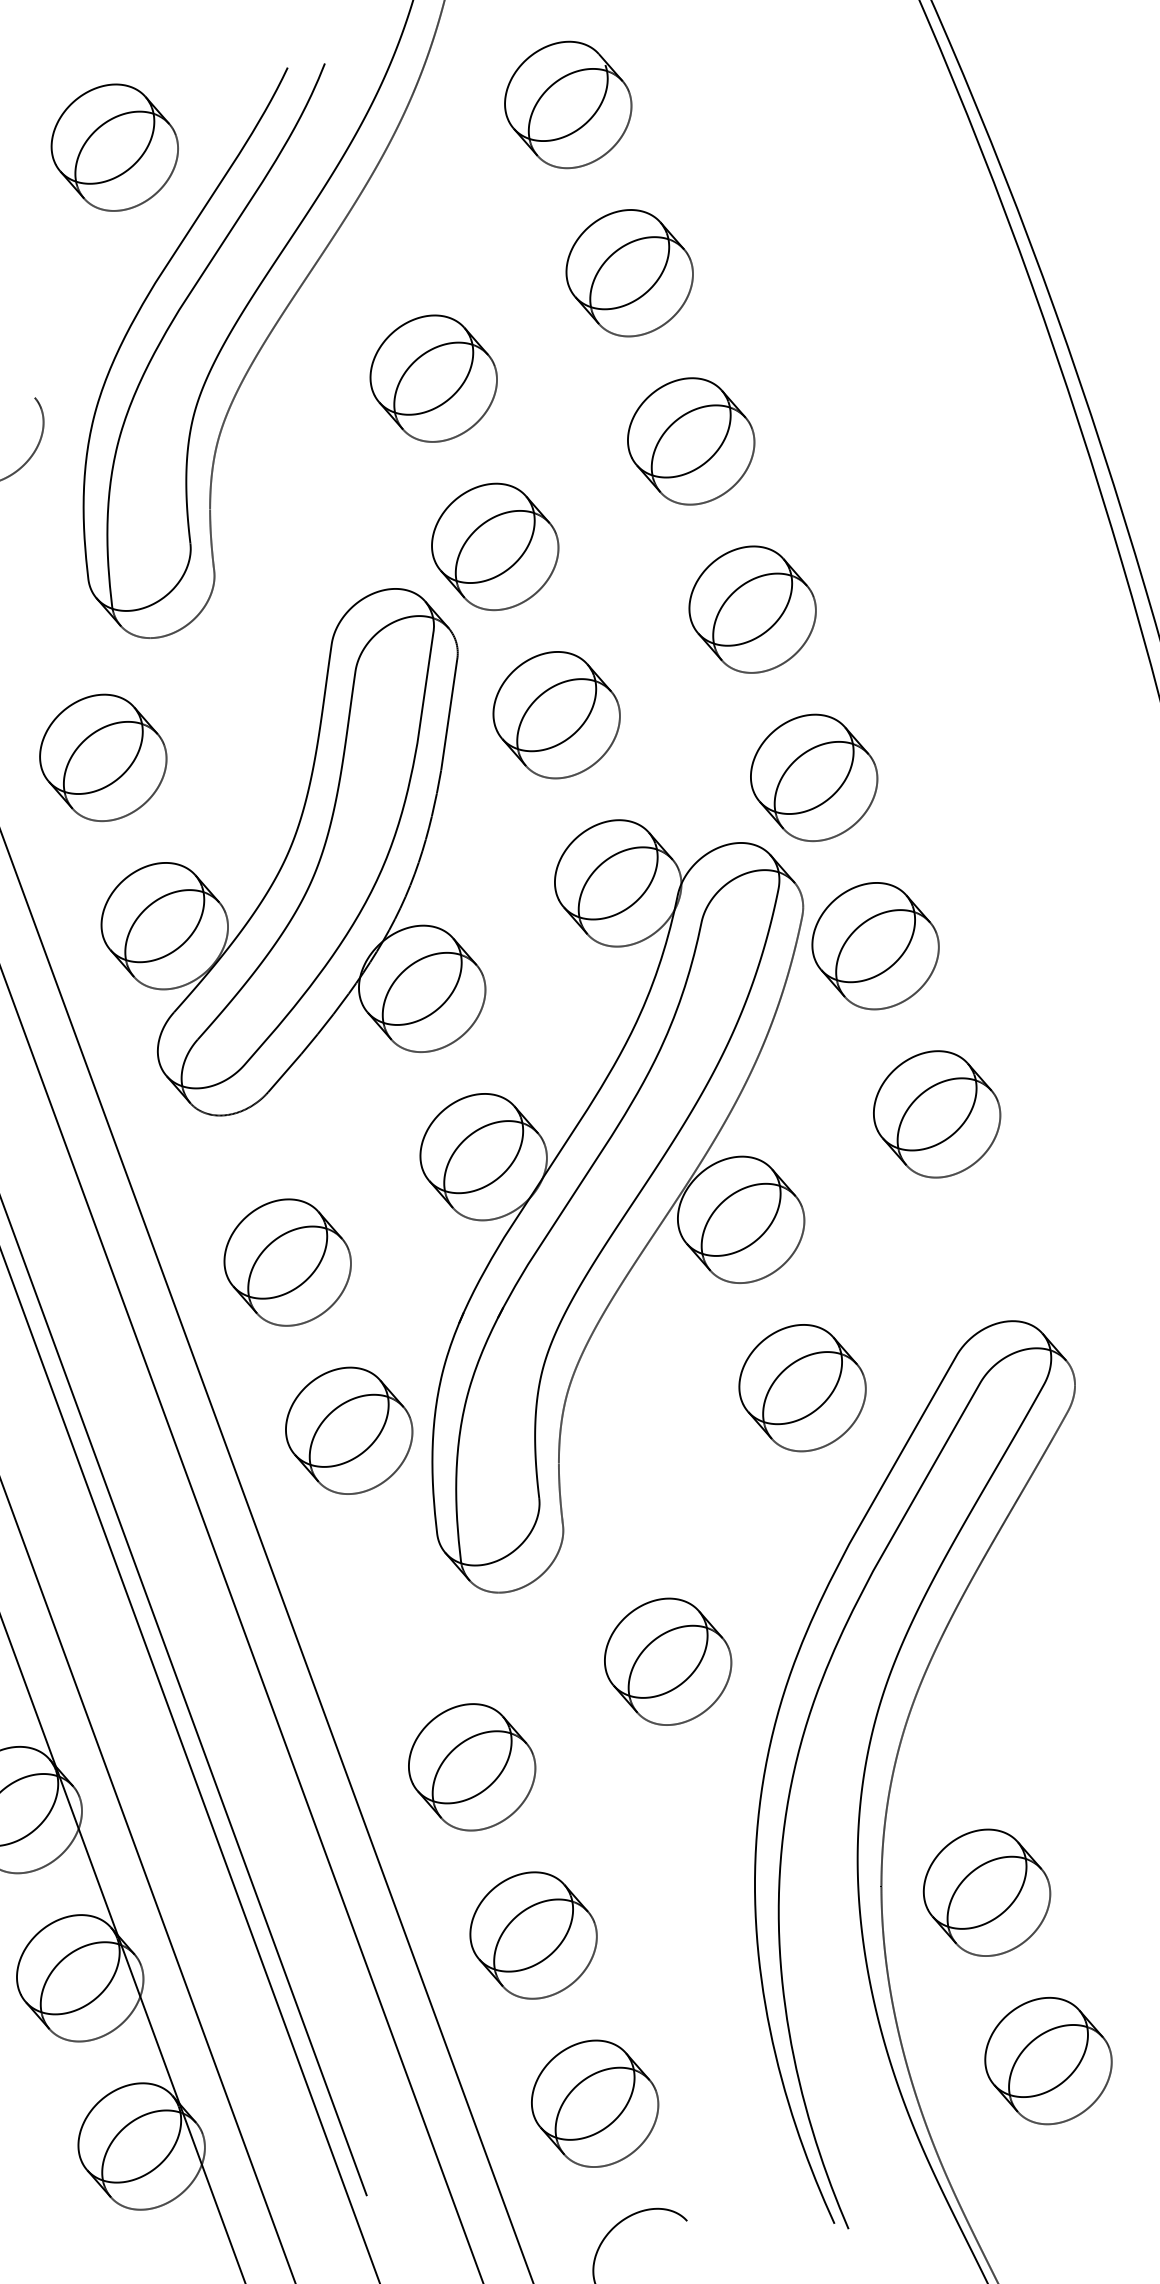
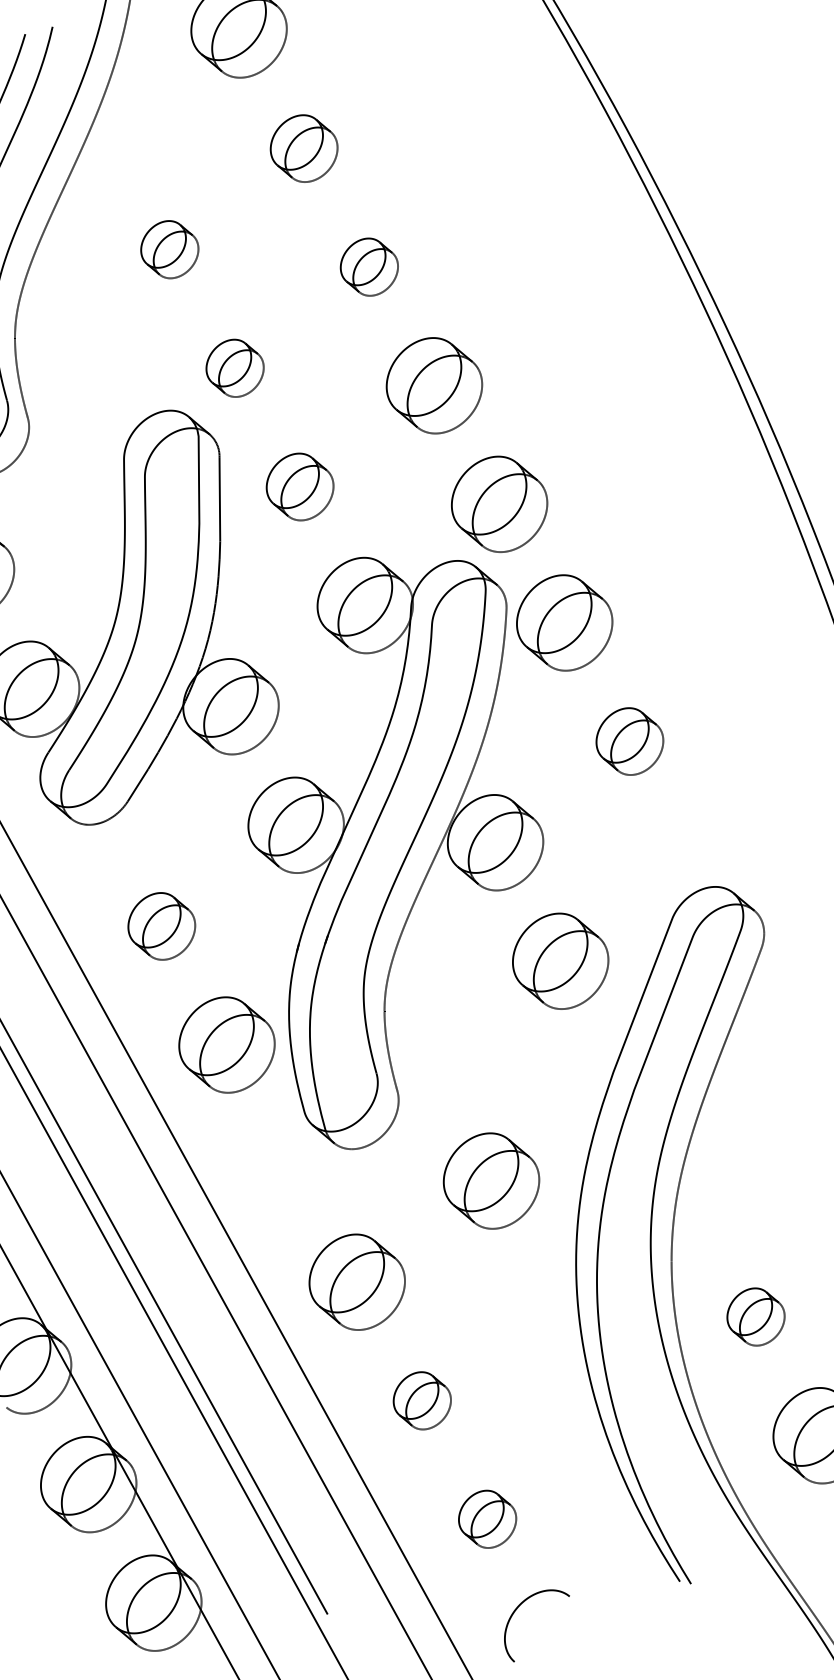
part: (629, 273) -> (304, 148), size x0.7
part: (433, 378) -> (169, 249), size x0.6
part: (691, 441) -> (369, 267), size x0.6
part: (495, 546) -> (235, 367), size x0.6
part: (556, 715) -> (300, 487), size x0.7
part: (937, 1114) -> (630, 741), size x0.7
part: (287, 1262) -> (161, 926), size x0.7
part: (986, 1892) -> (755, 1316), size x0.6
part: (533, 1935) -> (422, 1400), size x0.6
part: (595, 2103) -> (487, 1519), size x0.6

